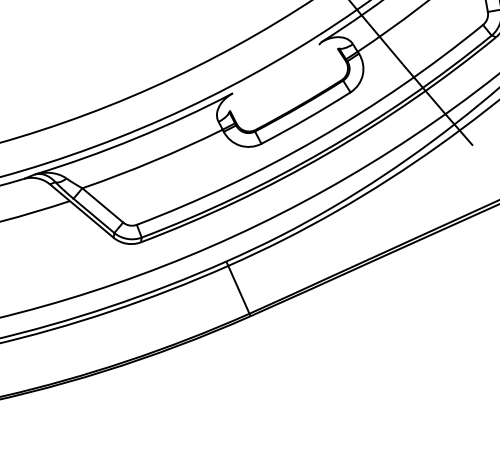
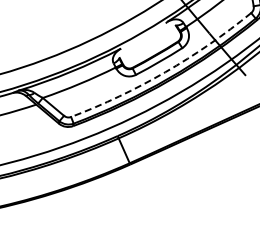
arc: (318, 139) -> (165, 72), solid -> dashed

